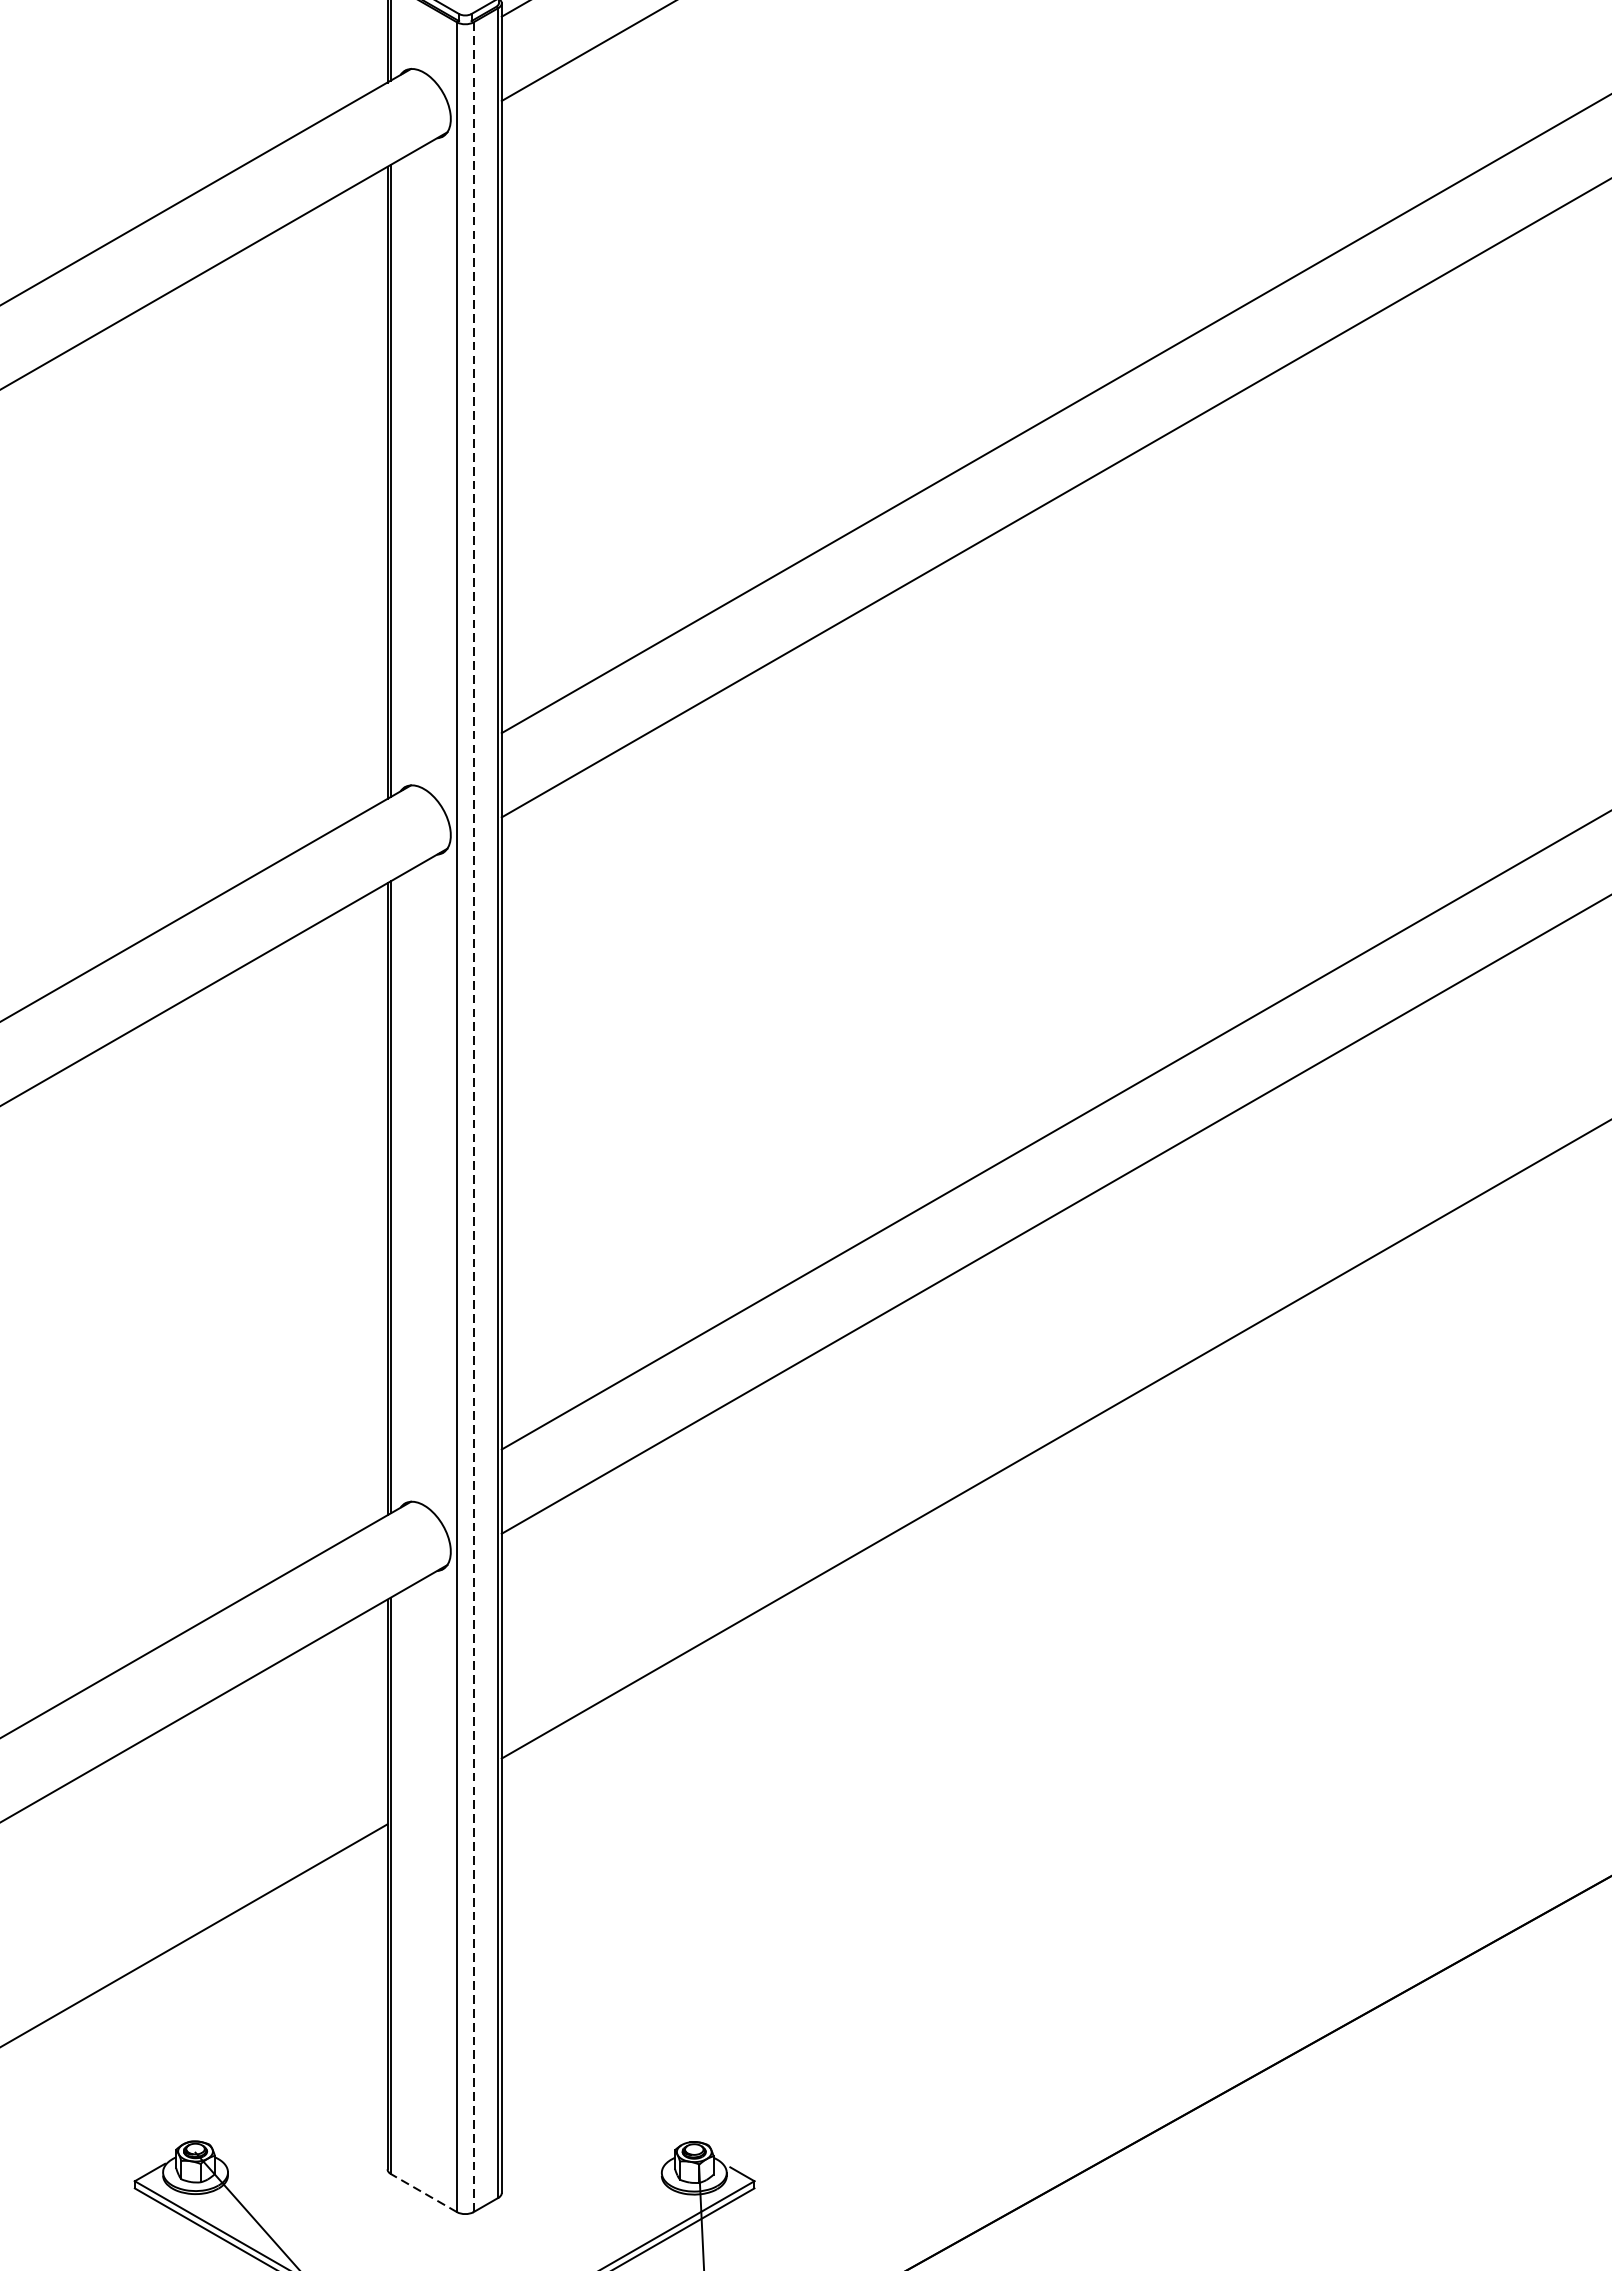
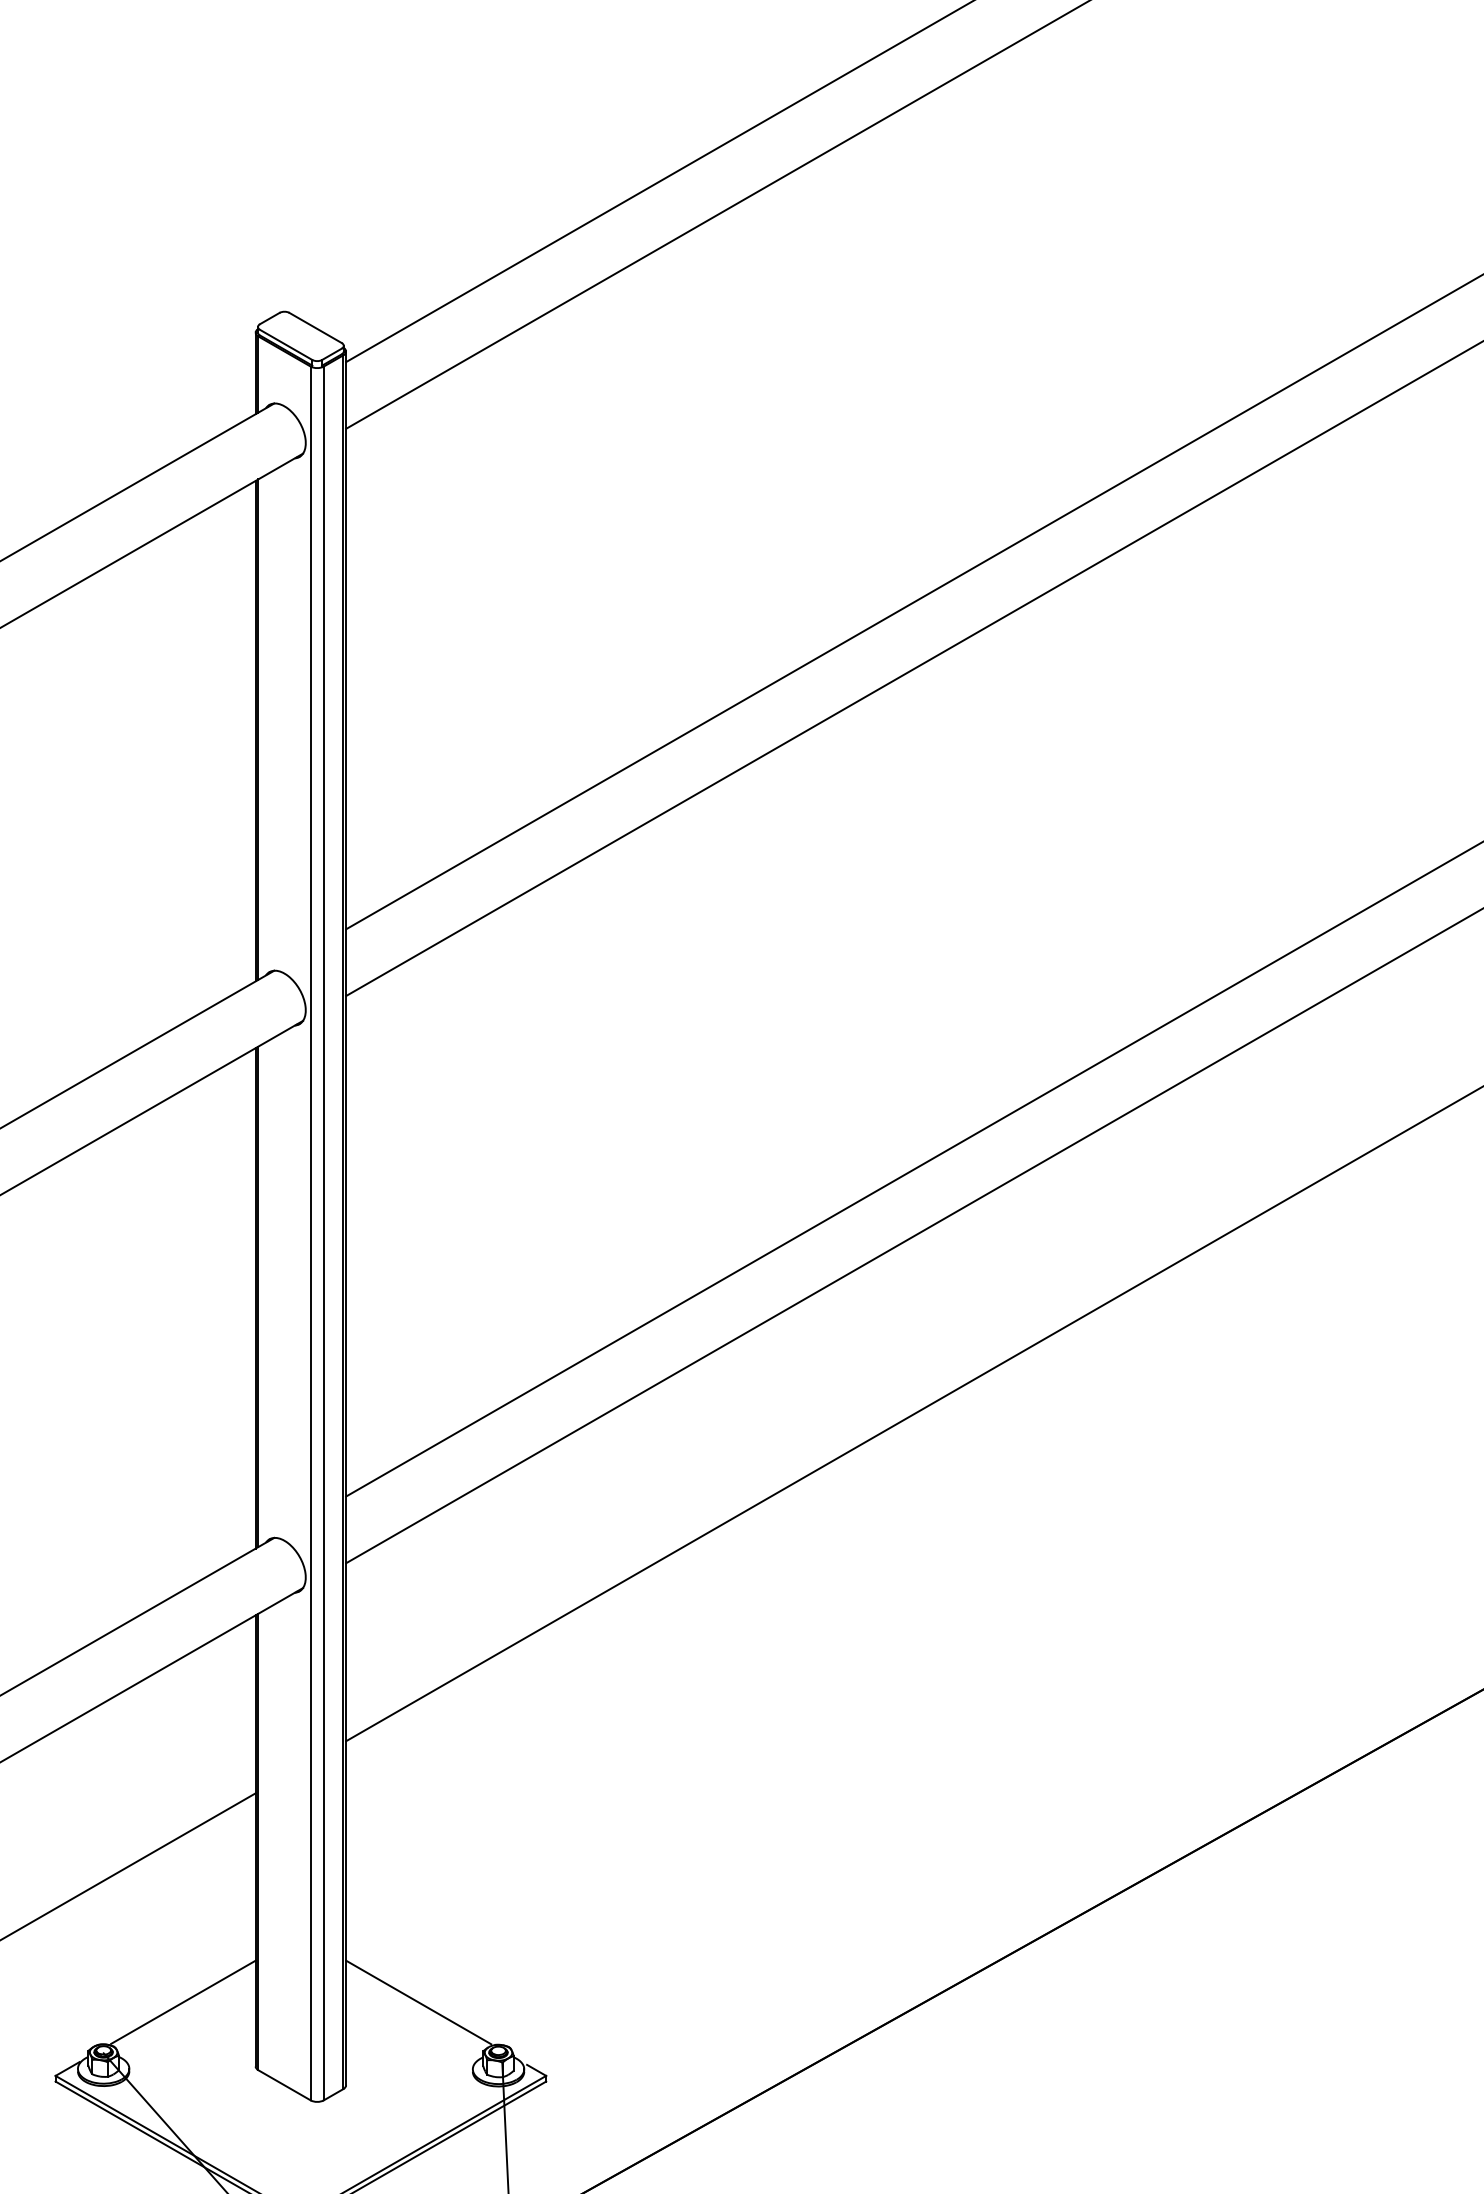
line: (473, 1117) -> (323, 1233), dashed -> solid
line: (296, 2087) -> (183, 2001), added
line: (593, 2088) -> (418, 2002), added
line: (423, 2193) -> (284, 2085), dashed -> solid

